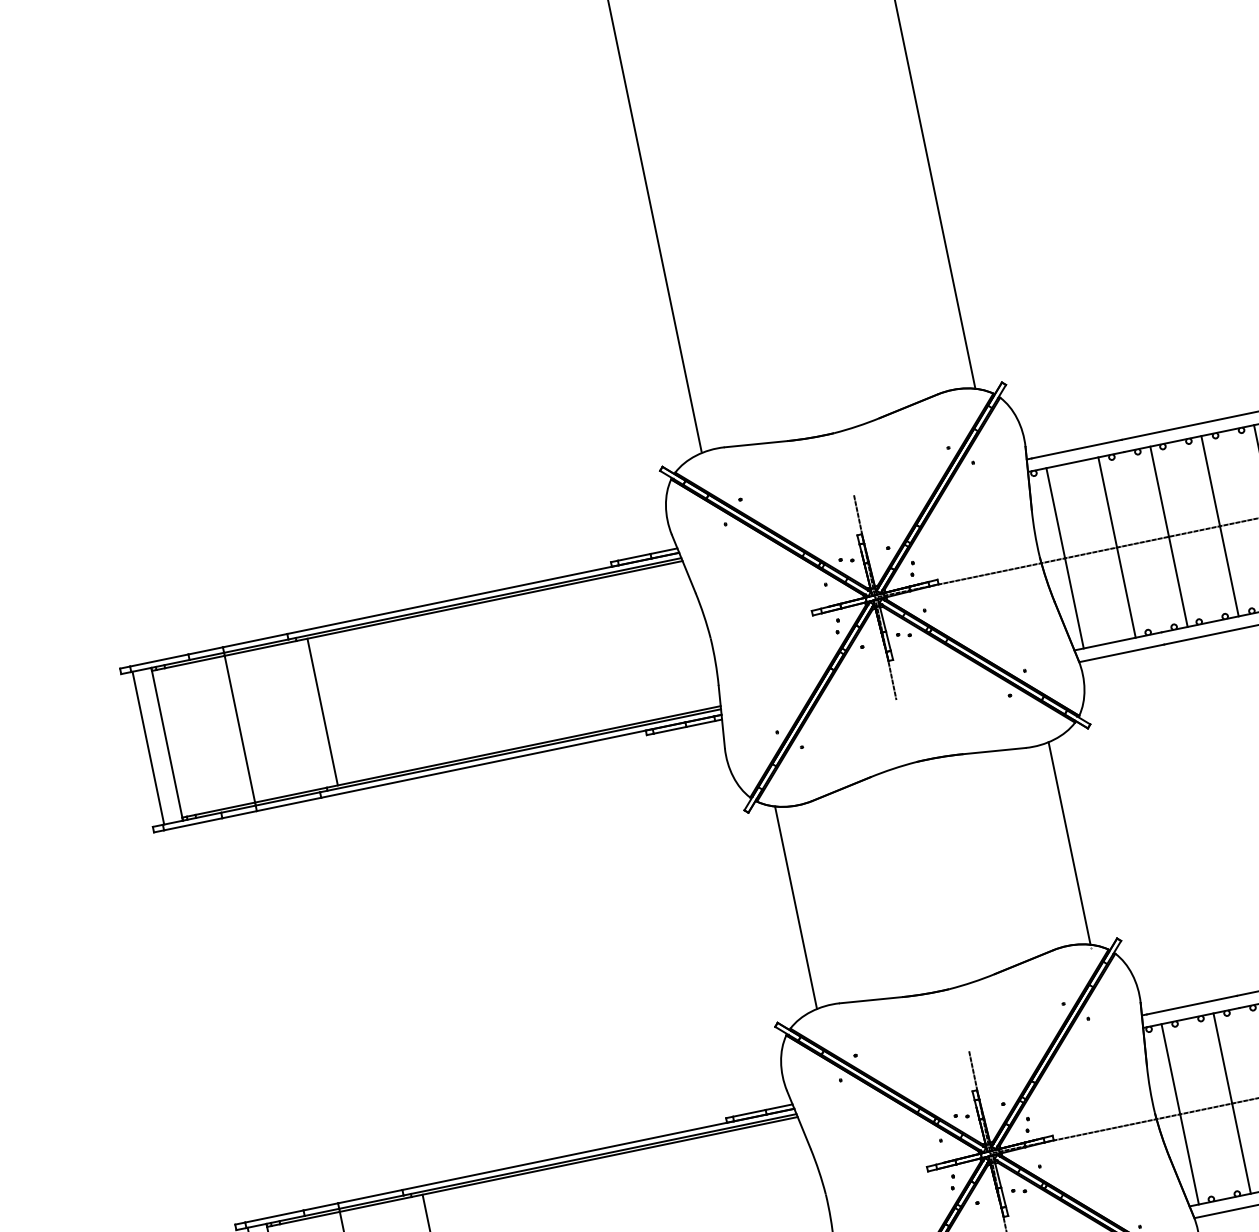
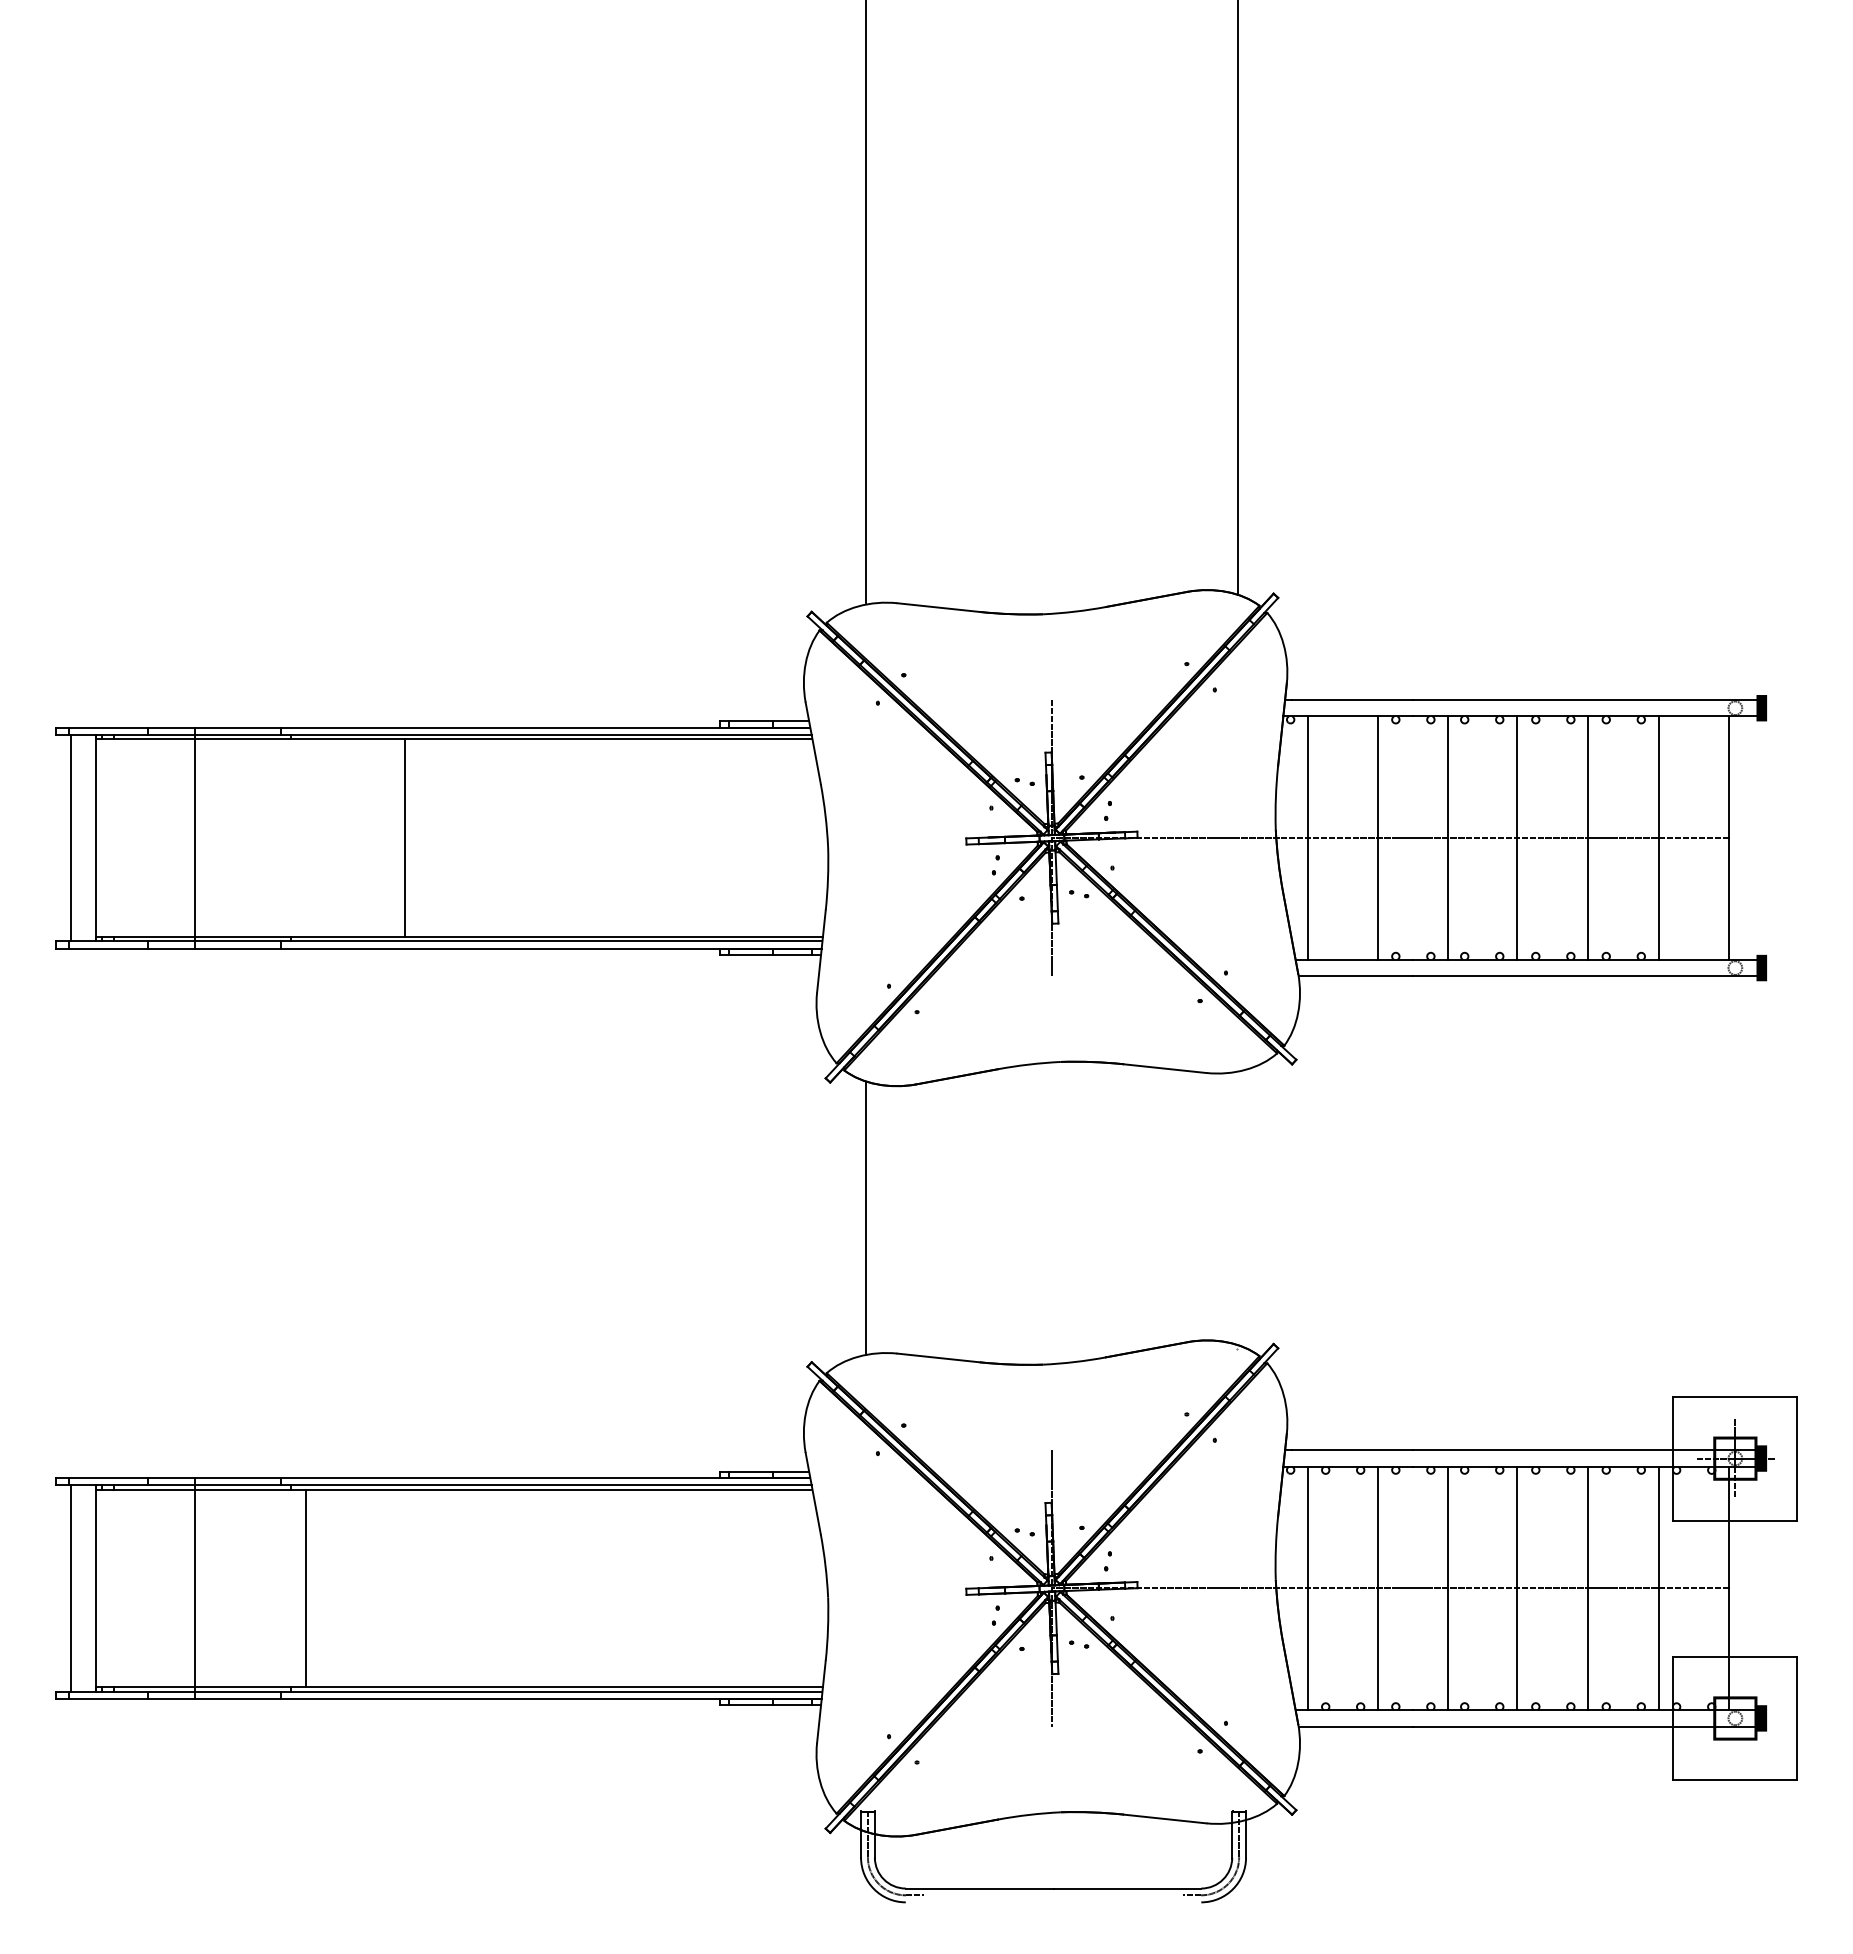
line: (322, 712) -> (405, 838), moved
line: (1069, 842) -> (1237, 1207), removed

